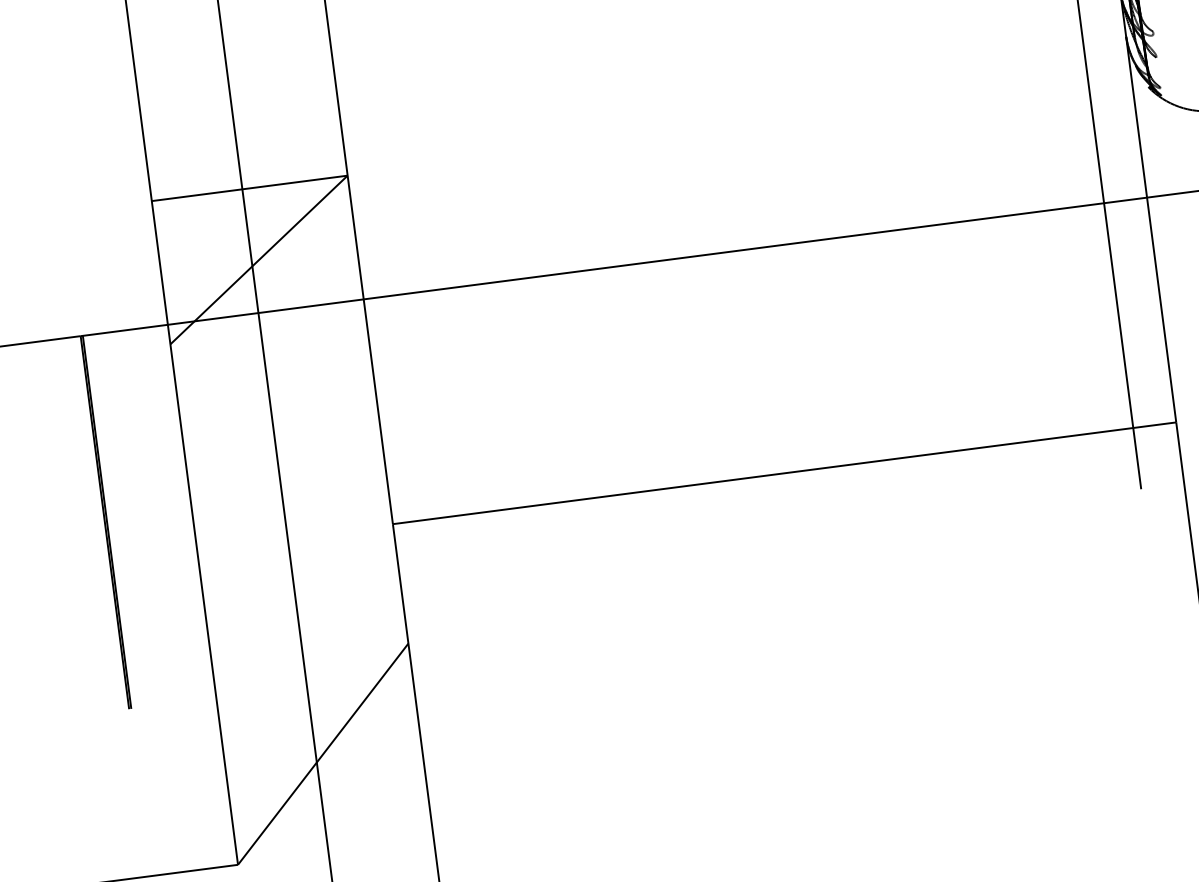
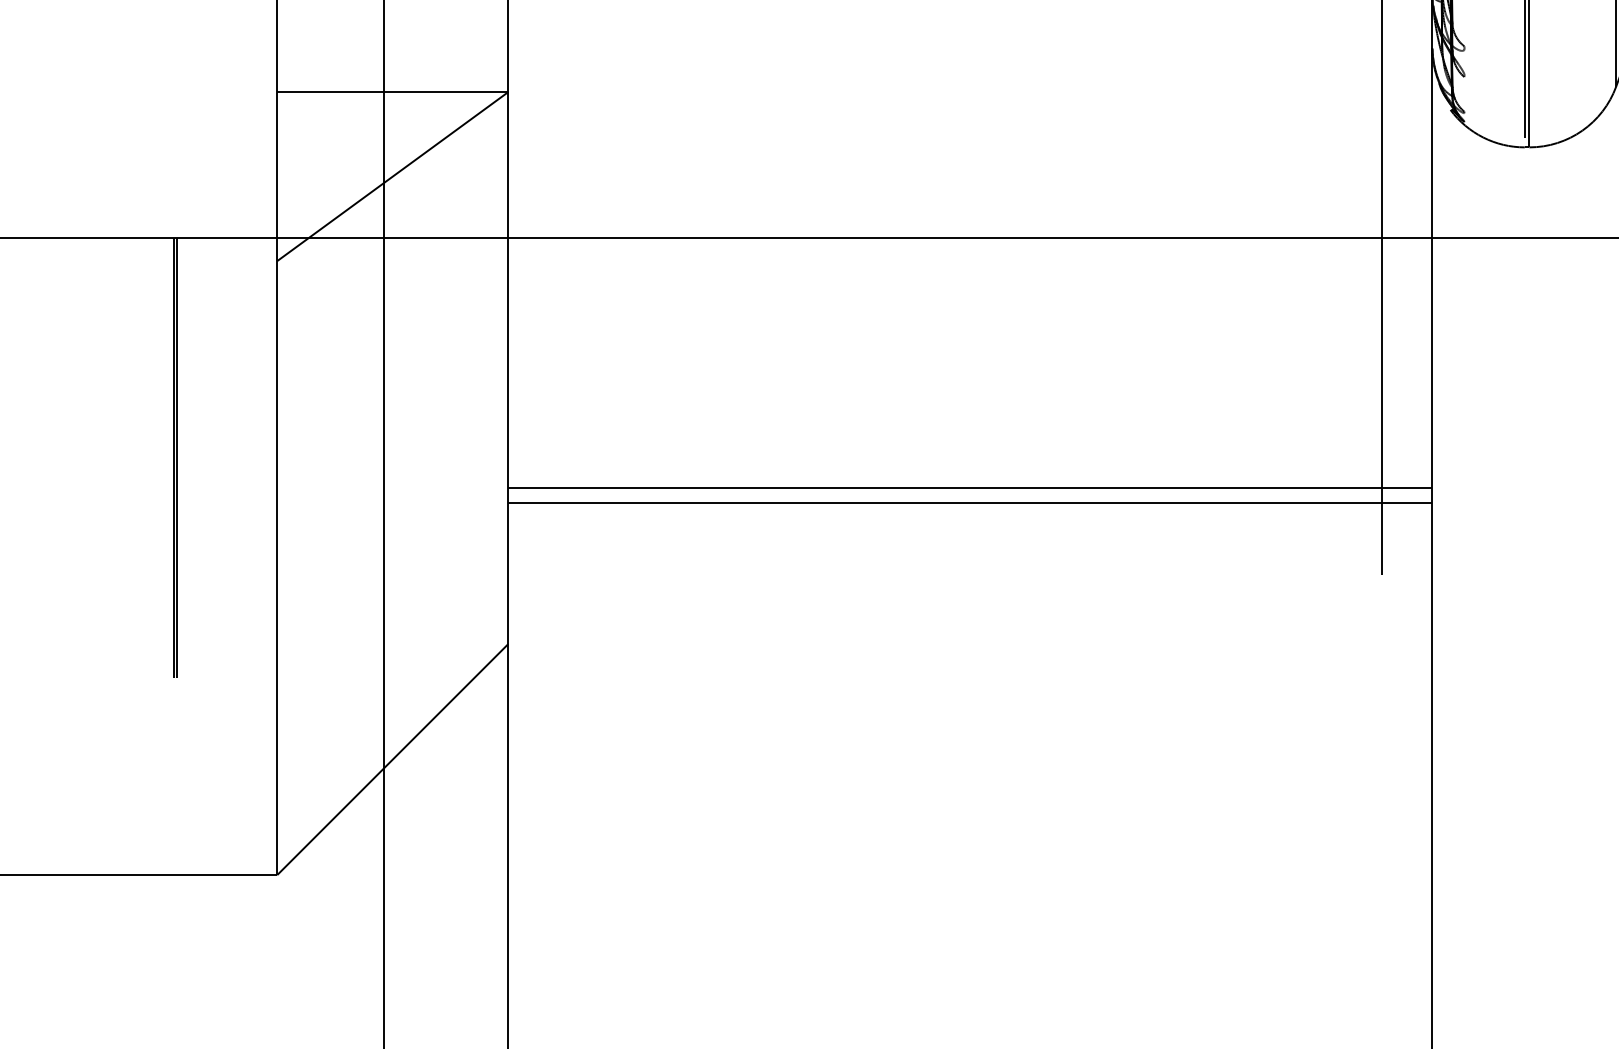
line: (782, 459) -> (970, 487), added

